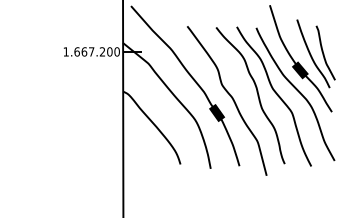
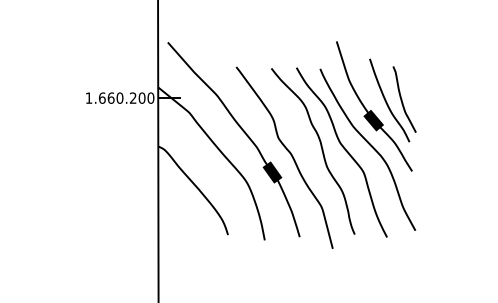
text: (91, 51) -> (119, 97), 1.667.200 -> 1.660.200

